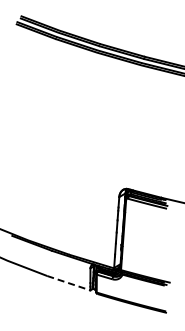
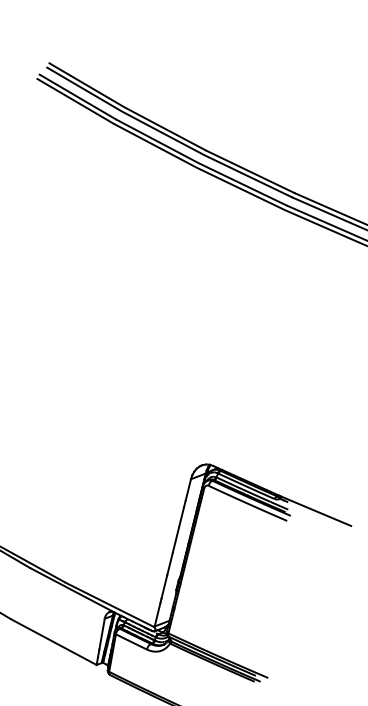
line: (68, 283) -> (53, 642), dashed -> solid

